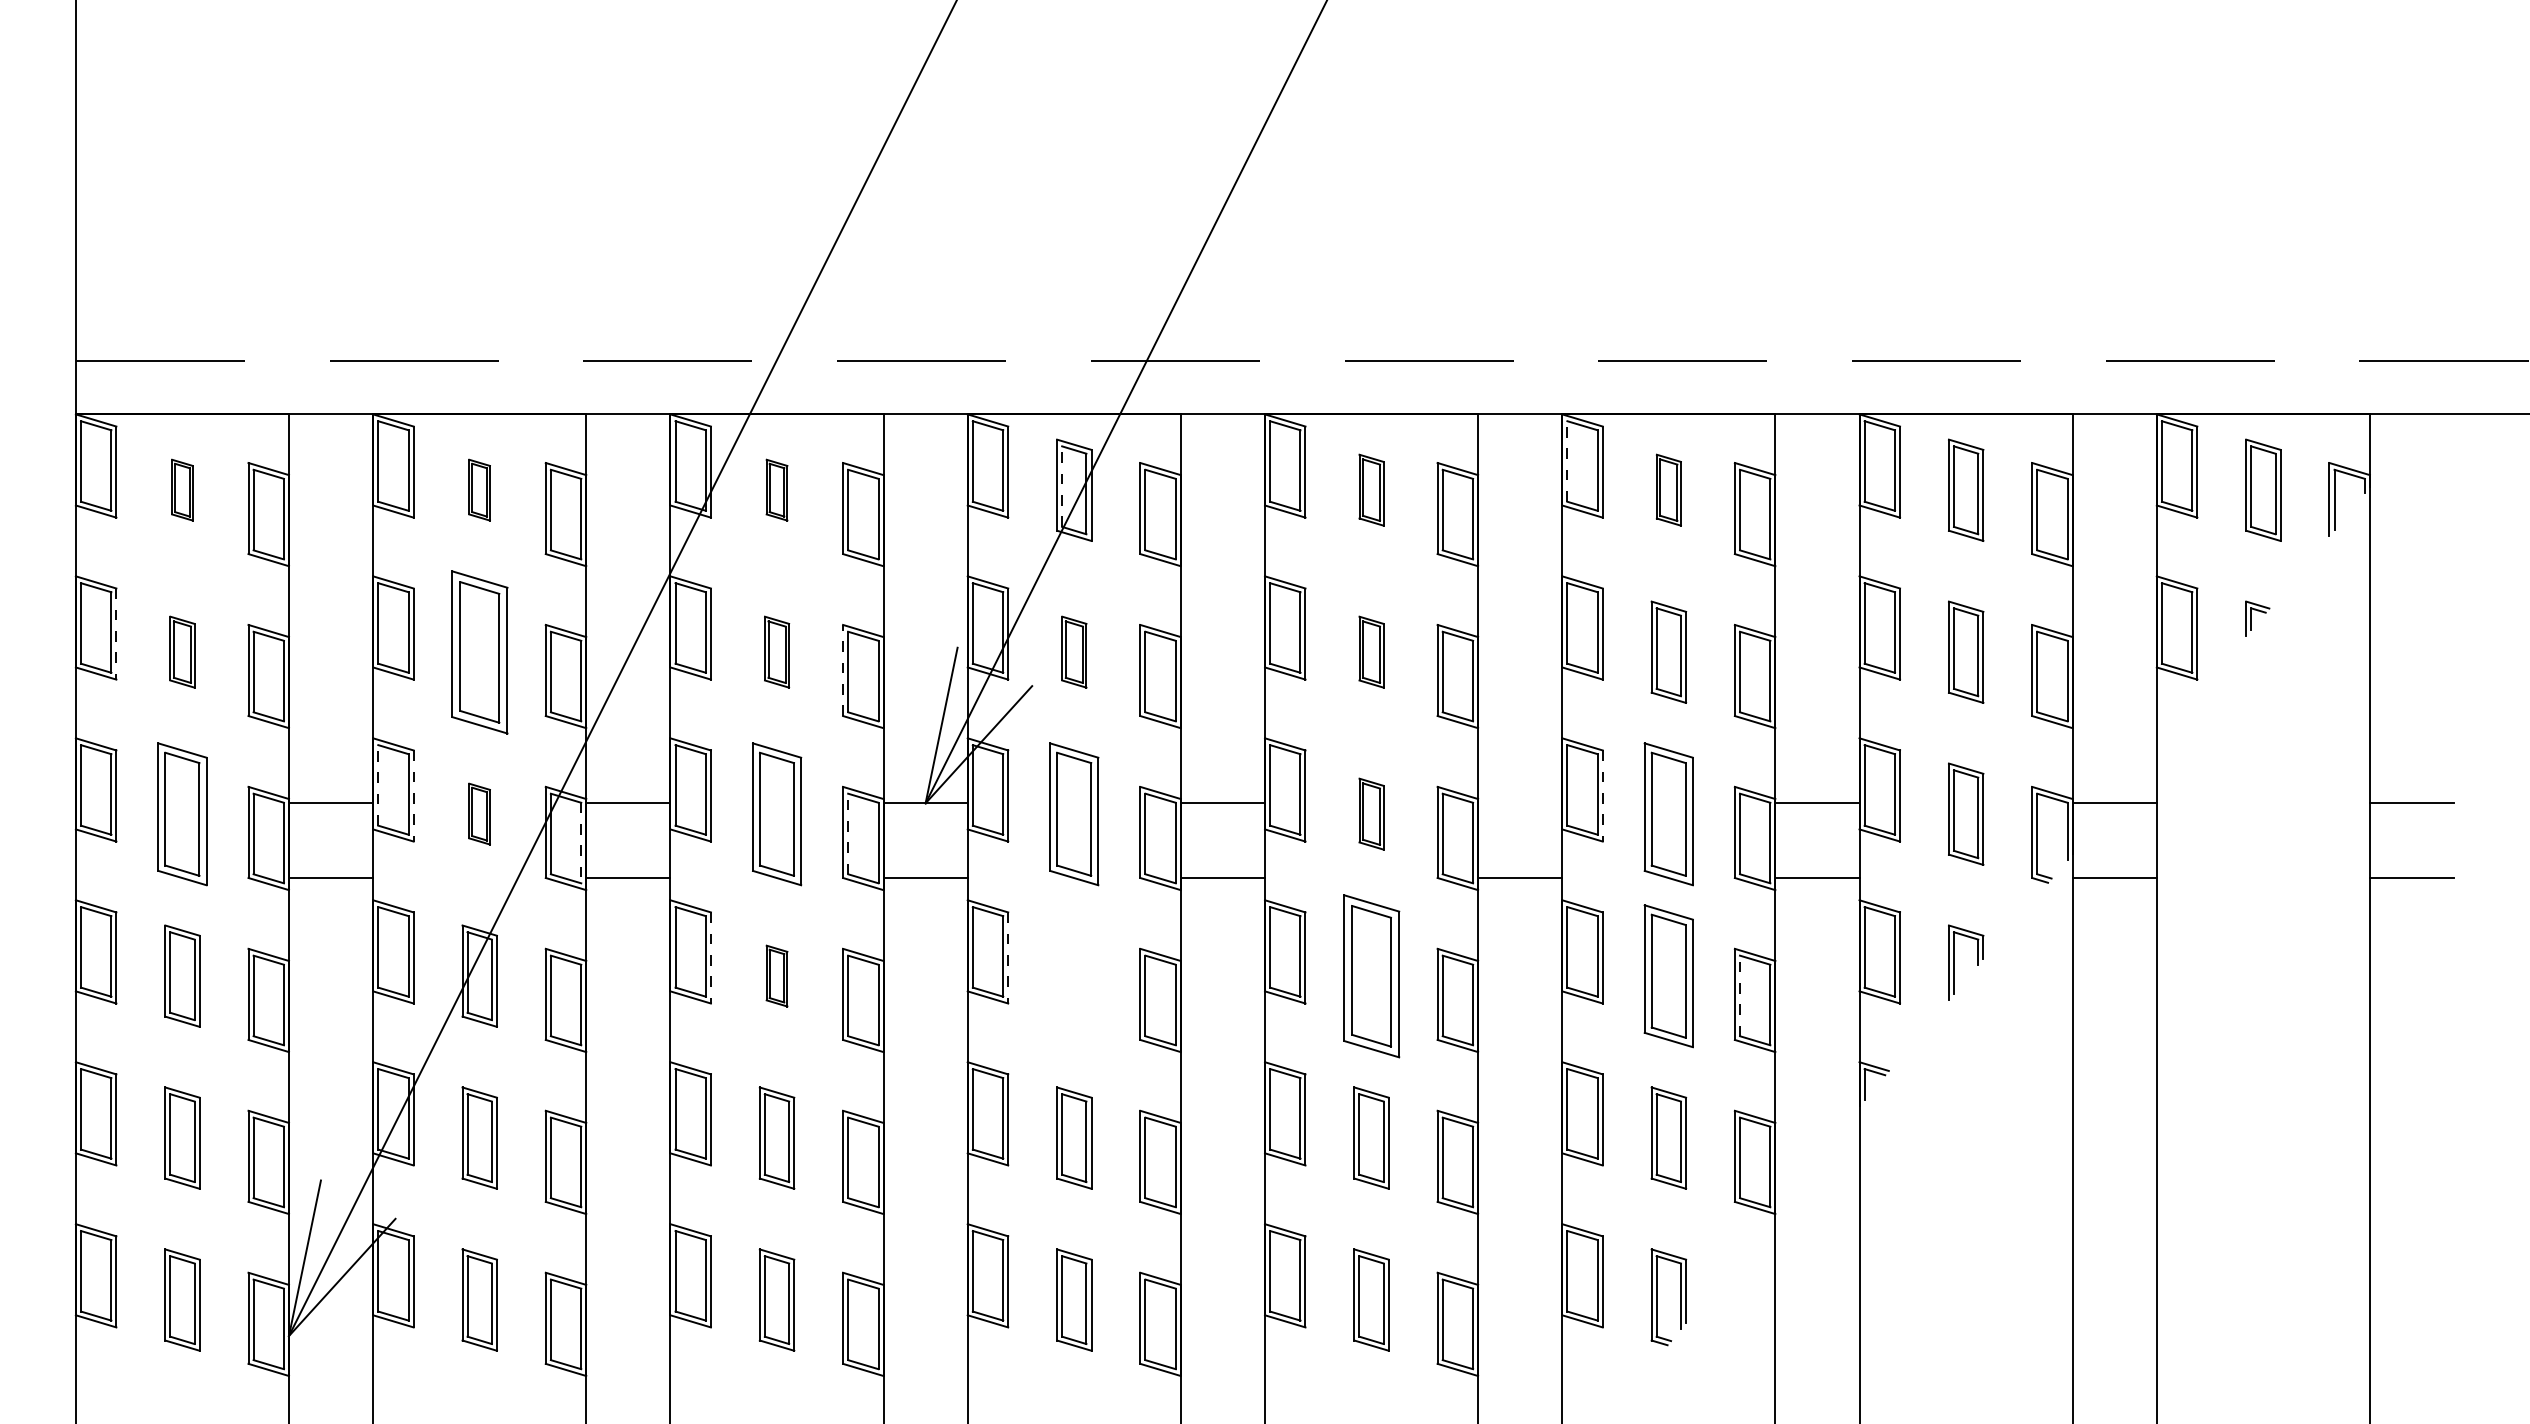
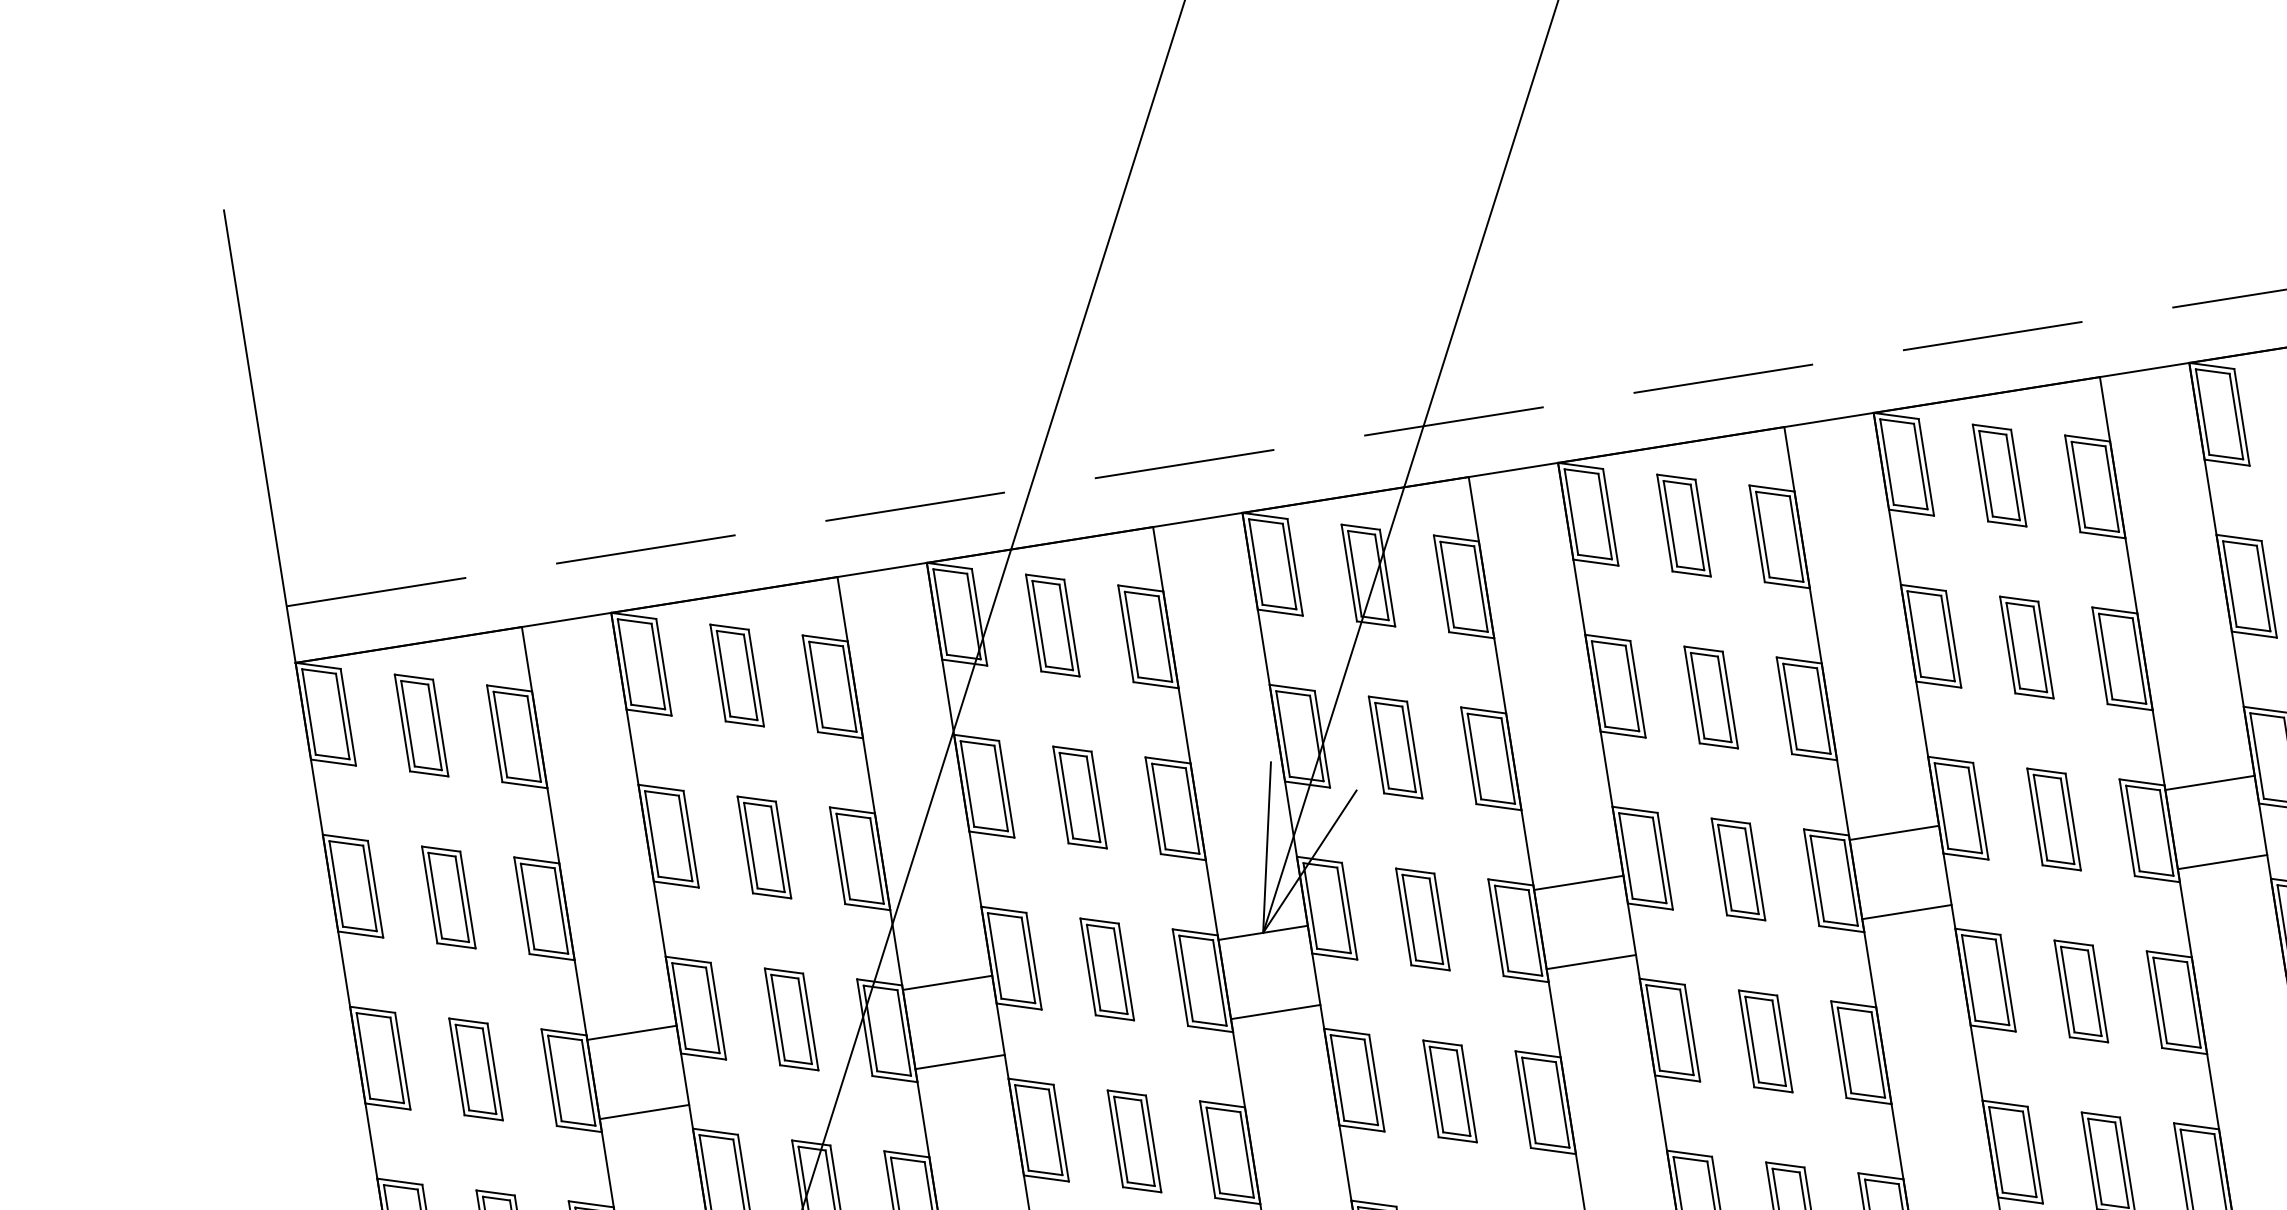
line: (1567, 461) -> (1887, 462), dashed -> solid
line: (1062, 486) -> (1355, 573), dashed -> solid
part: (182, 489) -> (421, 724), size x1.67
part: (479, 489) -> (736, 674), size x1.67
part: (776, 489) -> (1052, 624), size x1.67
part: (1371, 489) -> (1683, 524), size x1.43
part: (1668, 489) -> (1999, 474), size x1.43
line: (116, 634) -> (375, 889), dashed -> solid
part: (182, 651) -> (448, 896), size x1.43
part: (479, 651) -> (764, 846), size x0.62
part: (776, 651) -> (1079, 796), size x1.43
part: (1074, 651) -> (1395, 746), size x1.43
part: (1371, 651) -> (1711, 696), size x1.43
line: (843, 670) -> (1153, 805), dashed -> solid
line: (378, 784) -> (679, 1004), dashed -> solid
line: (413, 796) -> (718, 1011), dashed -> solid
line: (1602, 796) -> (1980, 811), dashed -> solid
line: (1520, 803) -> (1894, 833), added
part: (182, 813) -> (475, 1068), size x0.71
part: (479, 813) -> (791, 1018), size x1.67
part: (776, 813) -> (1106, 968), size x0.71
part: (1074, 813) -> (1422, 918), size x0.71
part: (1371, 813) -> (1738, 868), size x1.43
part: (1668, 813) -> (2053, 818), size x0.71
line: (848, 833) -> (1186, 977), dashed -> solid
line: (581, 843) -> (904, 1033), dashed -> solid
line: (710, 957) -> (1060, 1132), dashed -> solid
line: (1008, 957) -> (1377, 1082), dashed -> solid
part: (776, 975) -> (1133, 1140), size x1.67
part: (1074, 975) -> (1450, 1090), added
part: (1371, 975) -> (1765, 1040), size x0.62
part: (1668, 975) -> (2080, 990), size x0.71
line: (1740, 995) -> (2160, 999), dashed -> solid

